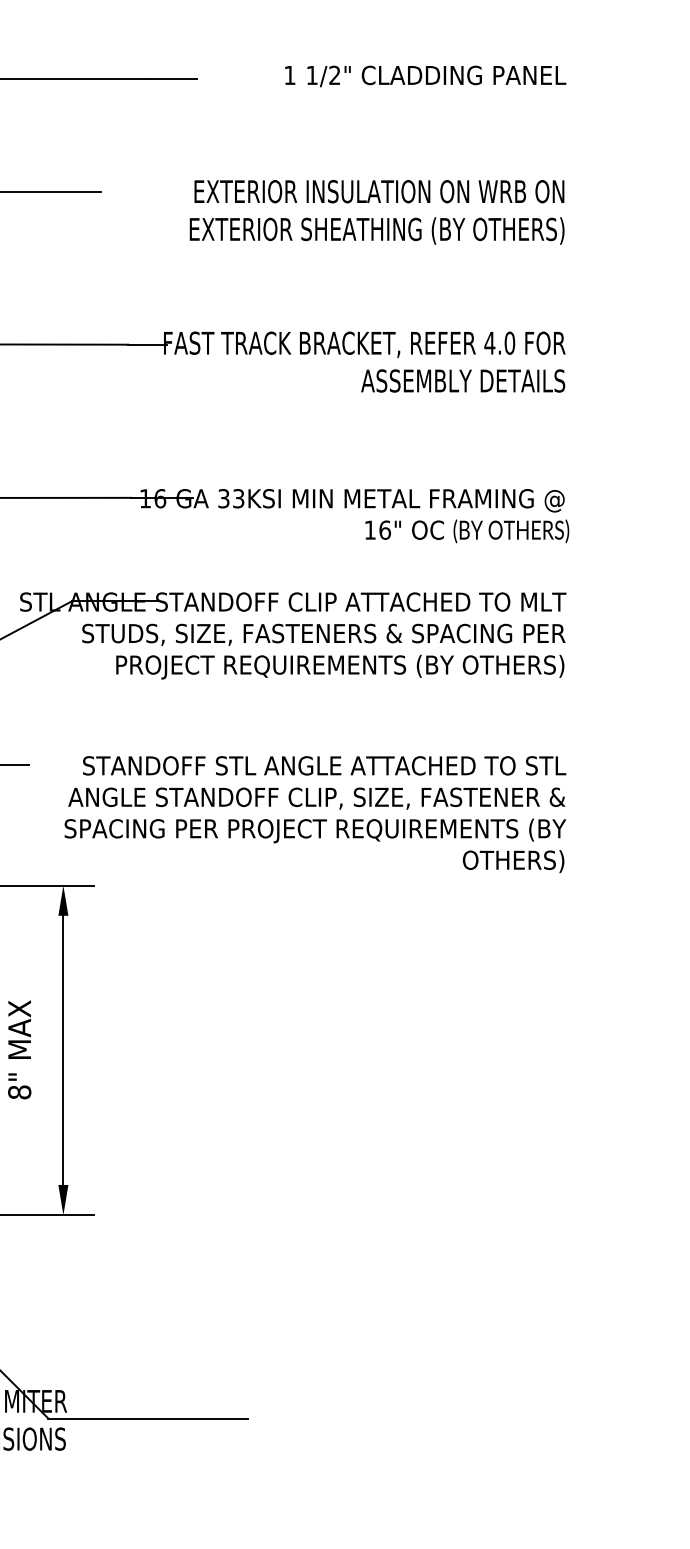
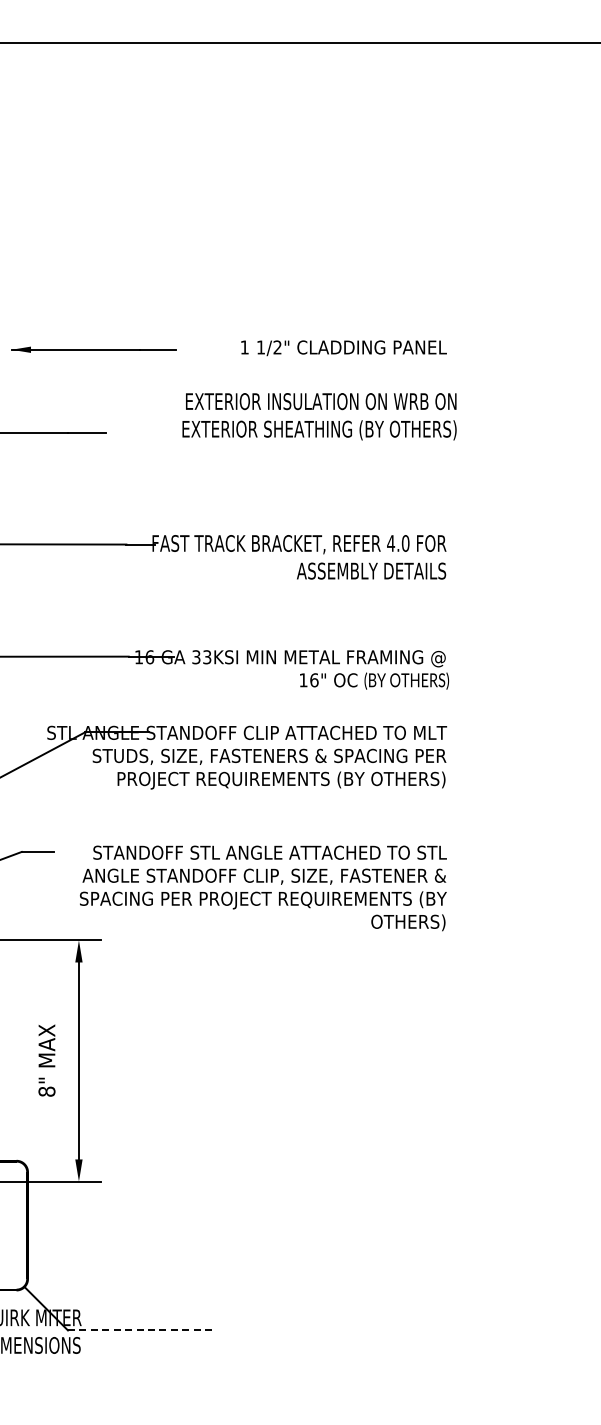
text: (377, 212) -> (319, 416), moved
line: (147, 1418) -> (140, 1330), solid -> dashed

